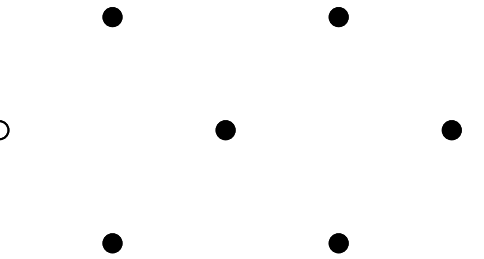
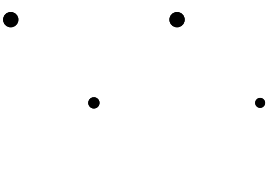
part: (225, 130) -> (93, 103), size x0.7
part: (451, 130) -> (260, 103), size x0.6

